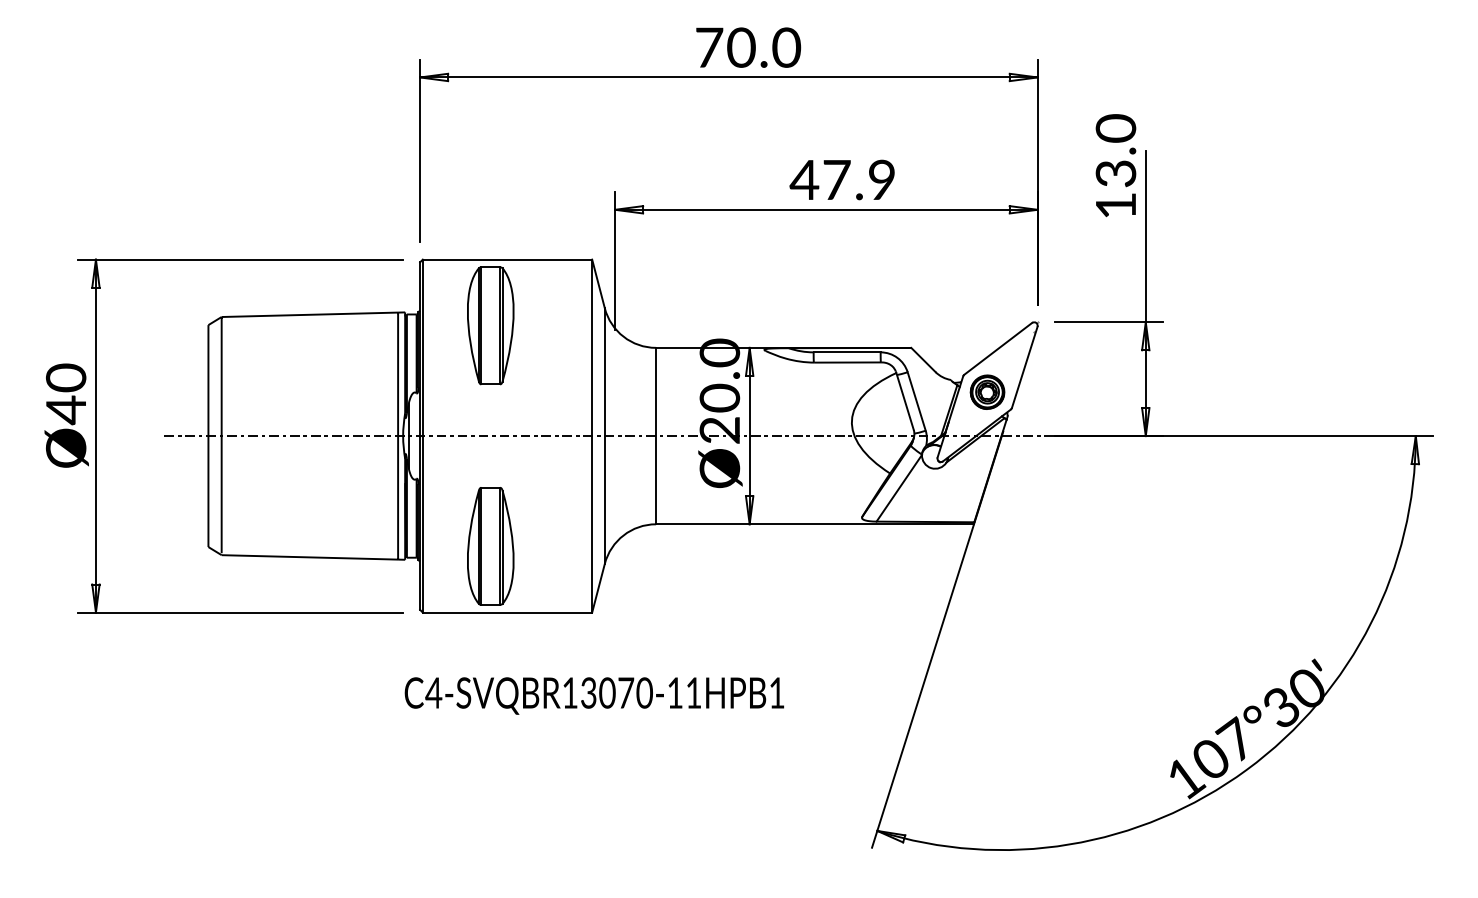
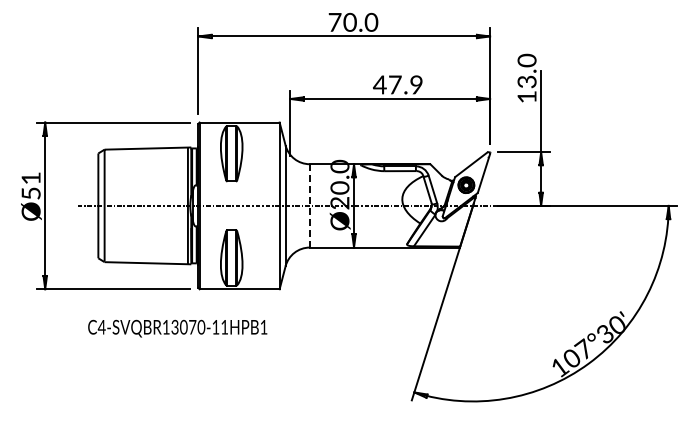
text: (64, 392) -> (30, 185), Ø40 -> Ø51
line: (655, 435) -> (309, 205), solid -> dashed
text: (593, 695) -> (177, 328), moved

